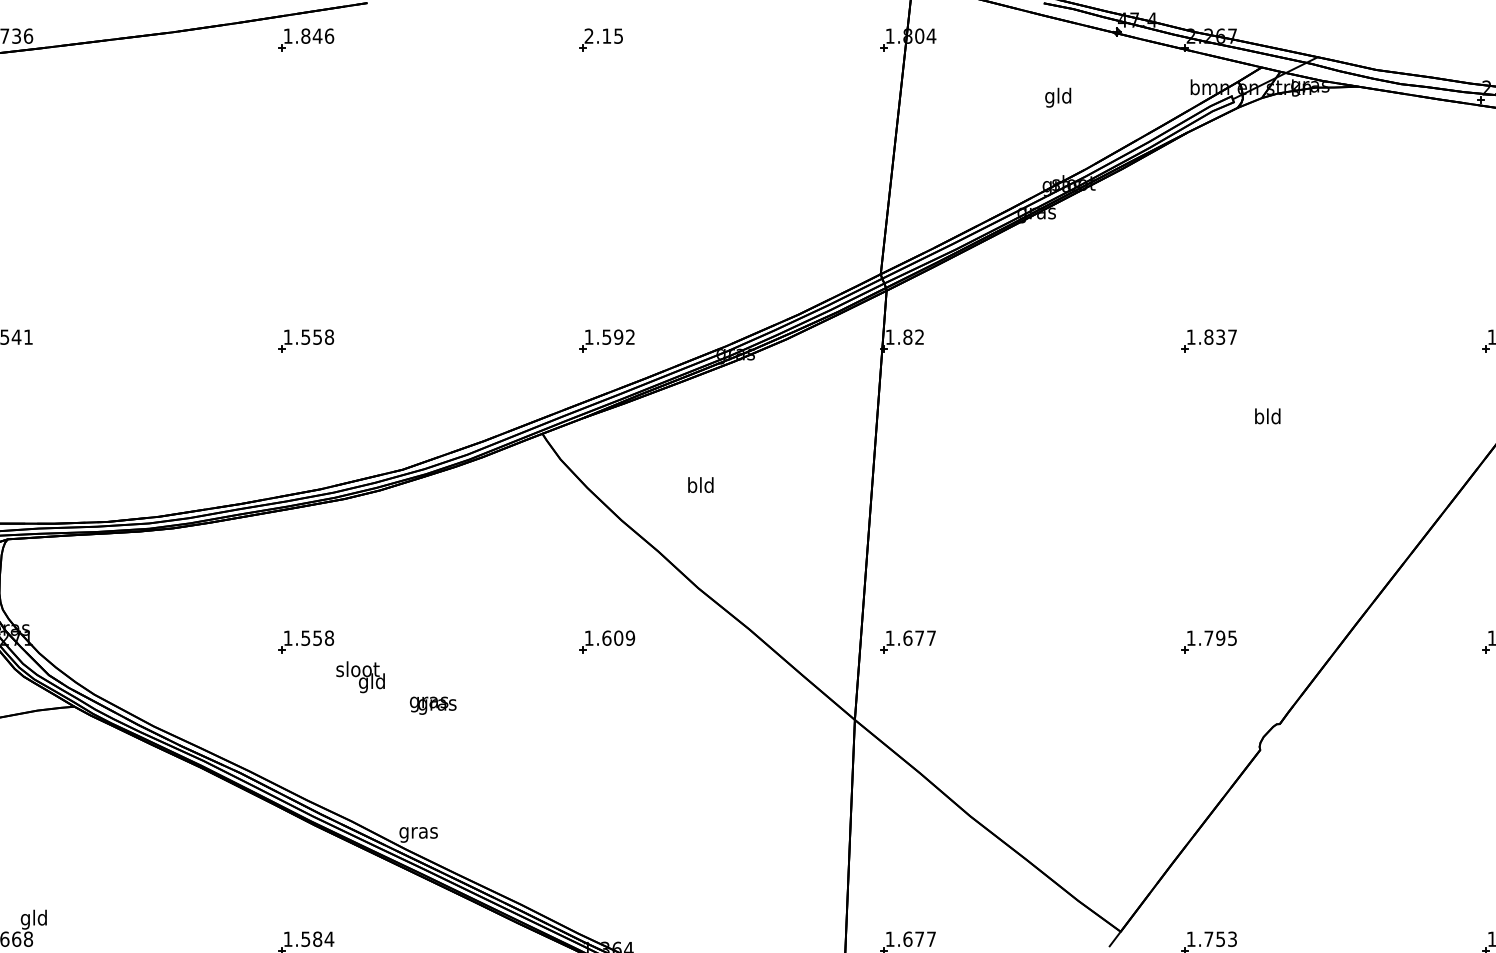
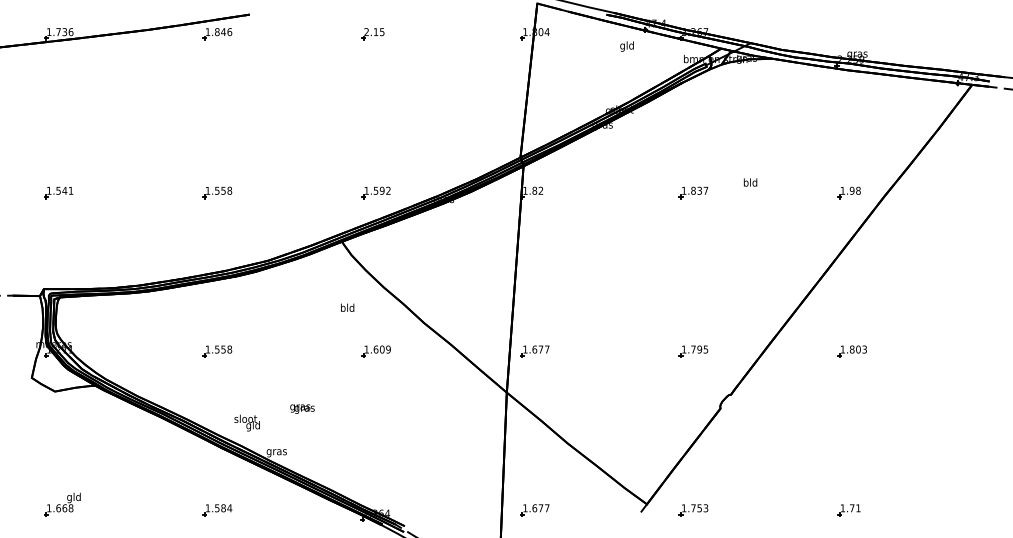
text: (1057, 97) -> (626, 46), moved
text: (1267, 416) -> (750, 182), moved
text: (700, 484) -> (347, 307), moved
text: (359, 676) -> (246, 422), moved
text: (433, 704) -> (302, 408), moved

